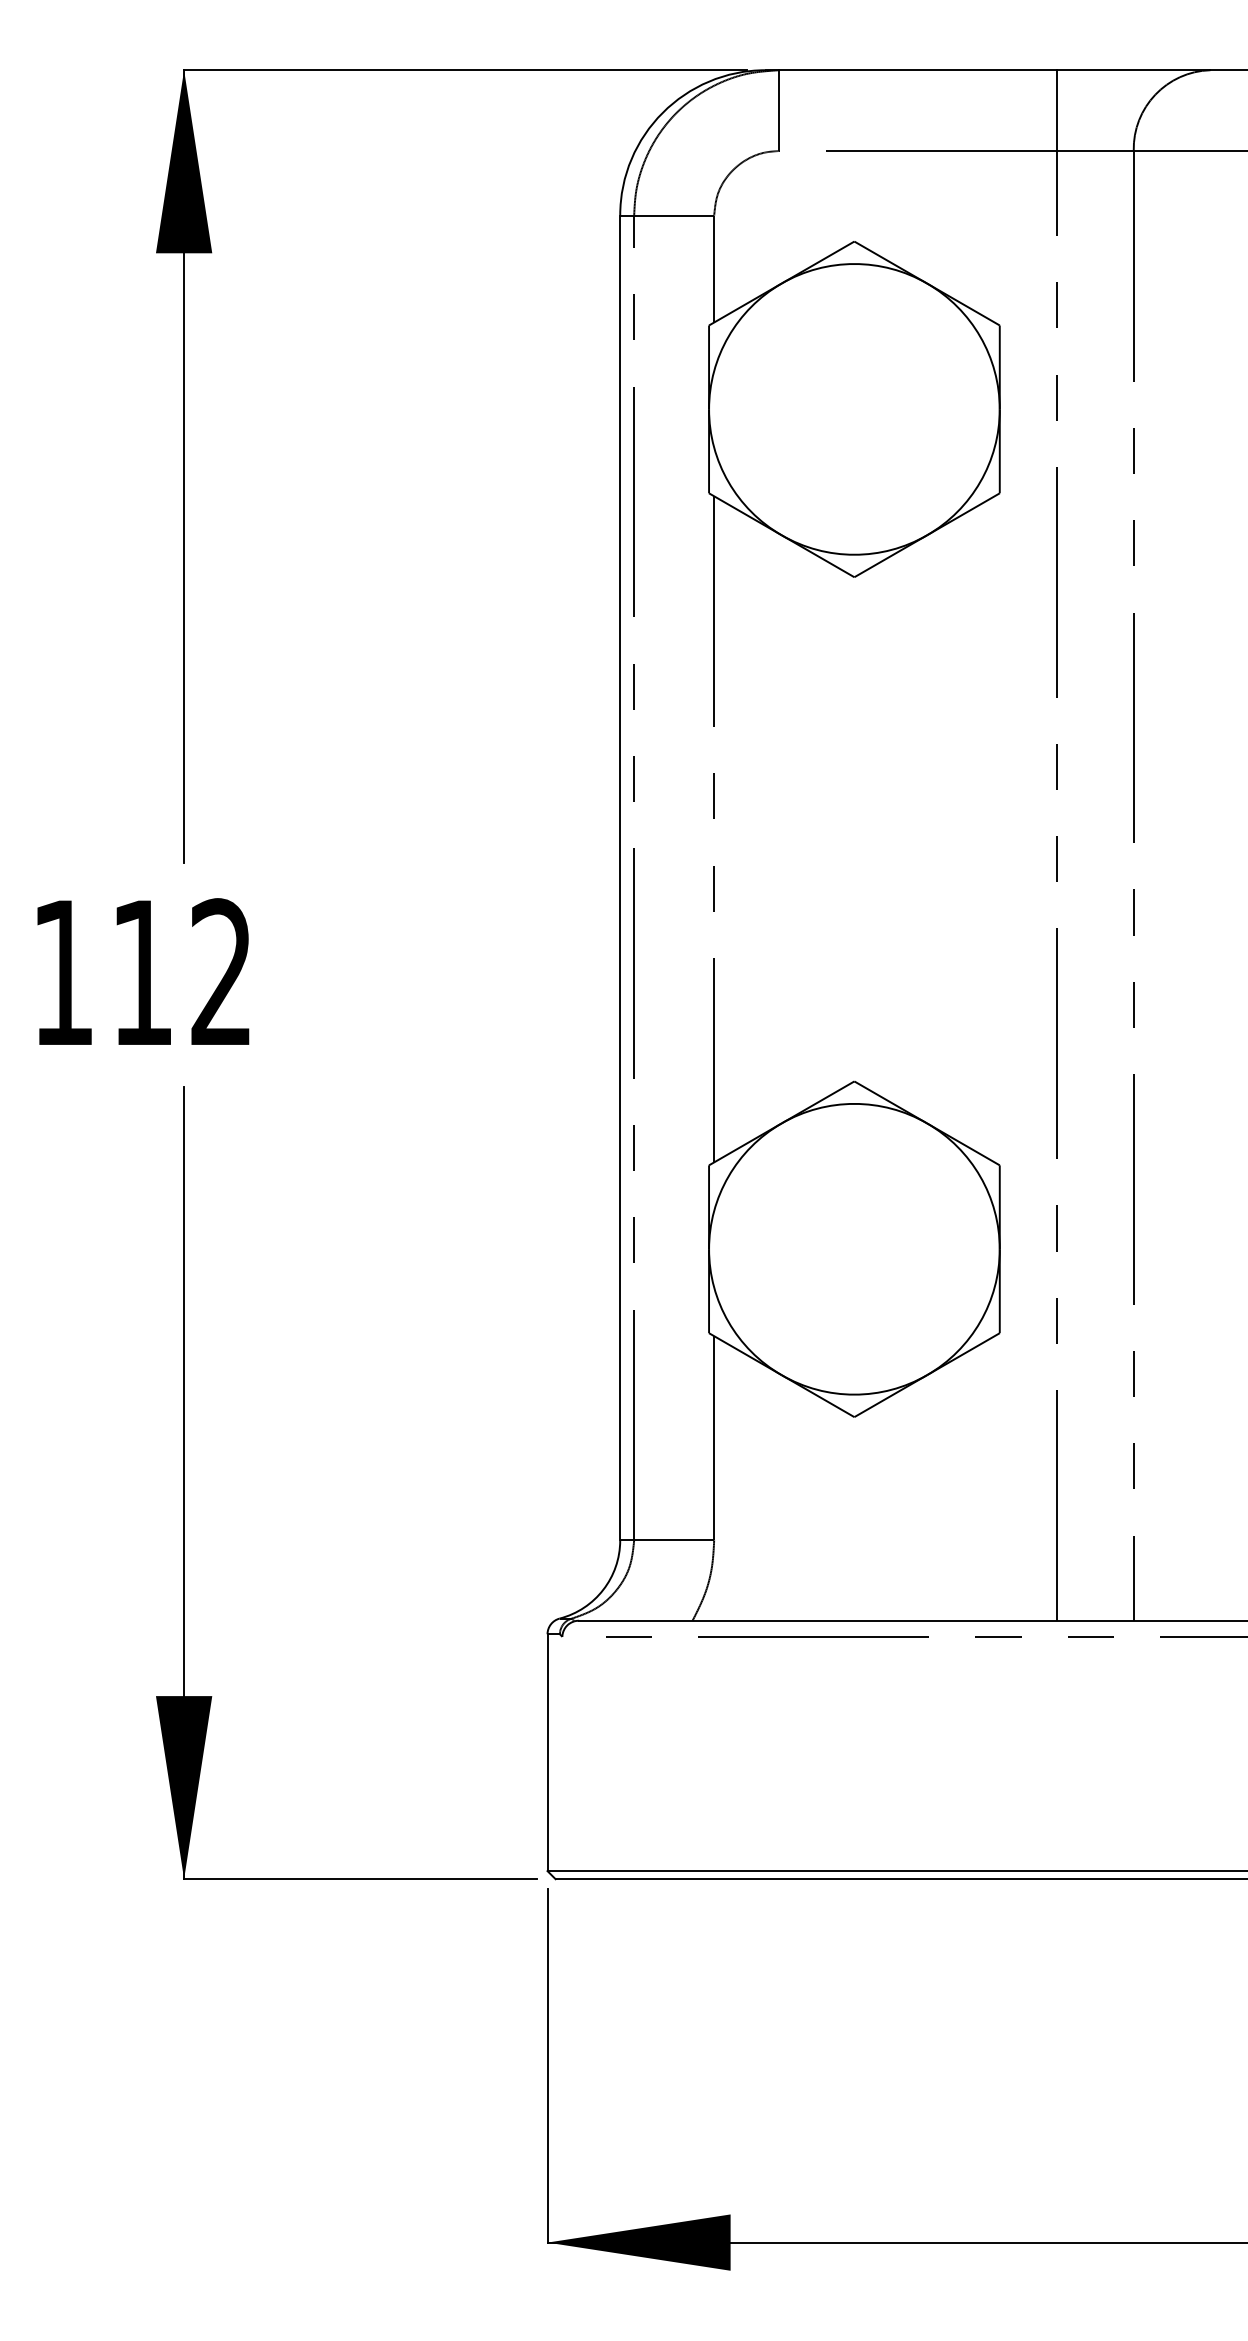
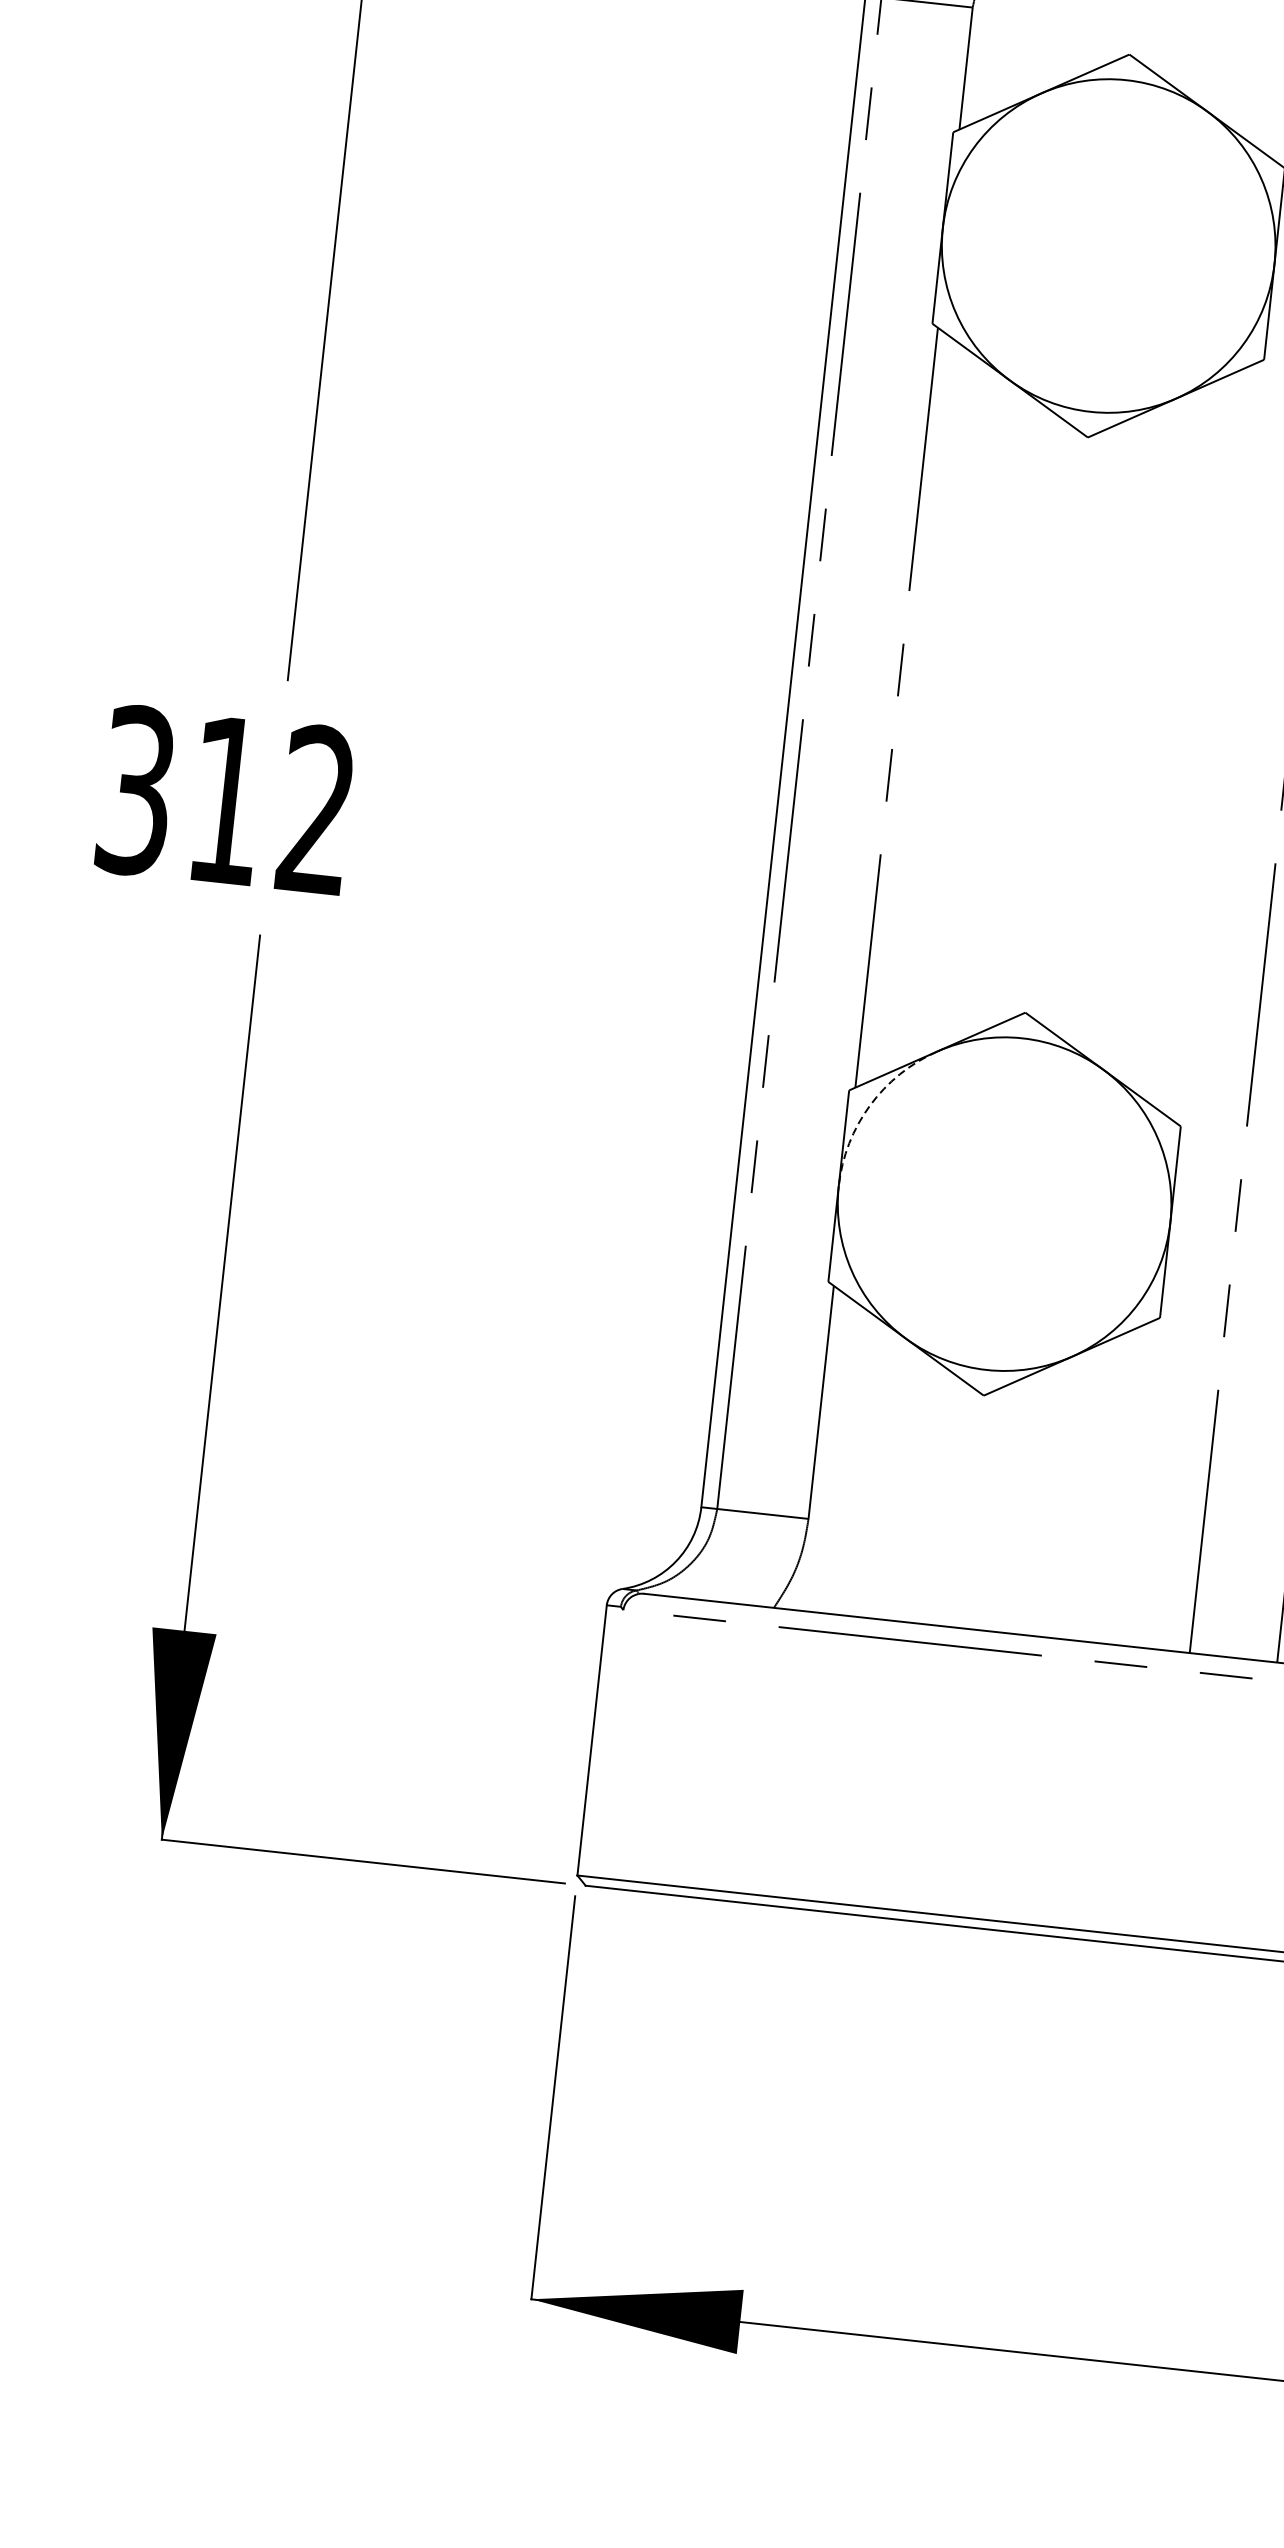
text: (63, 972) -> (136, 790), 112 -> 312
arc: (728, 1176) -> (869, 1105), solid -> dashed

